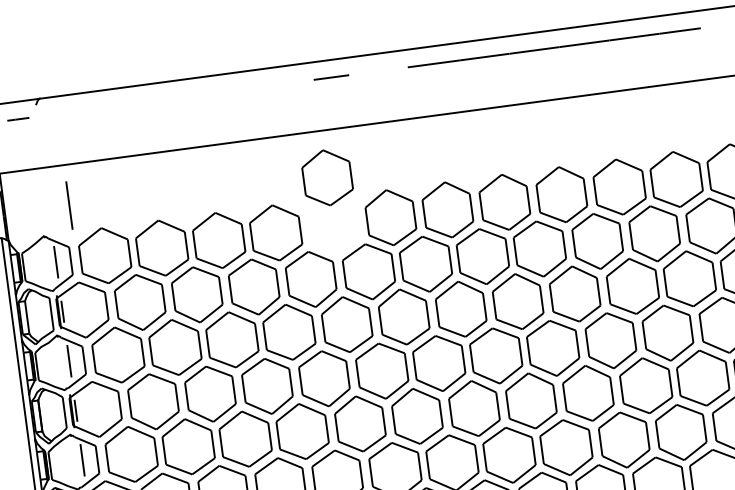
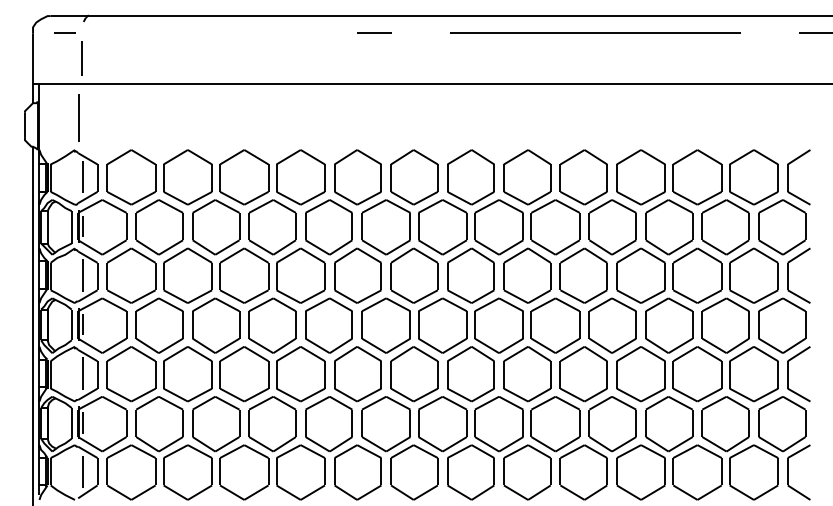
line: (38, 142) -> (81, 58), added
part: (327, 177) -> (357, 177), moved
line: (68, 205) -> (78, 117), moved

